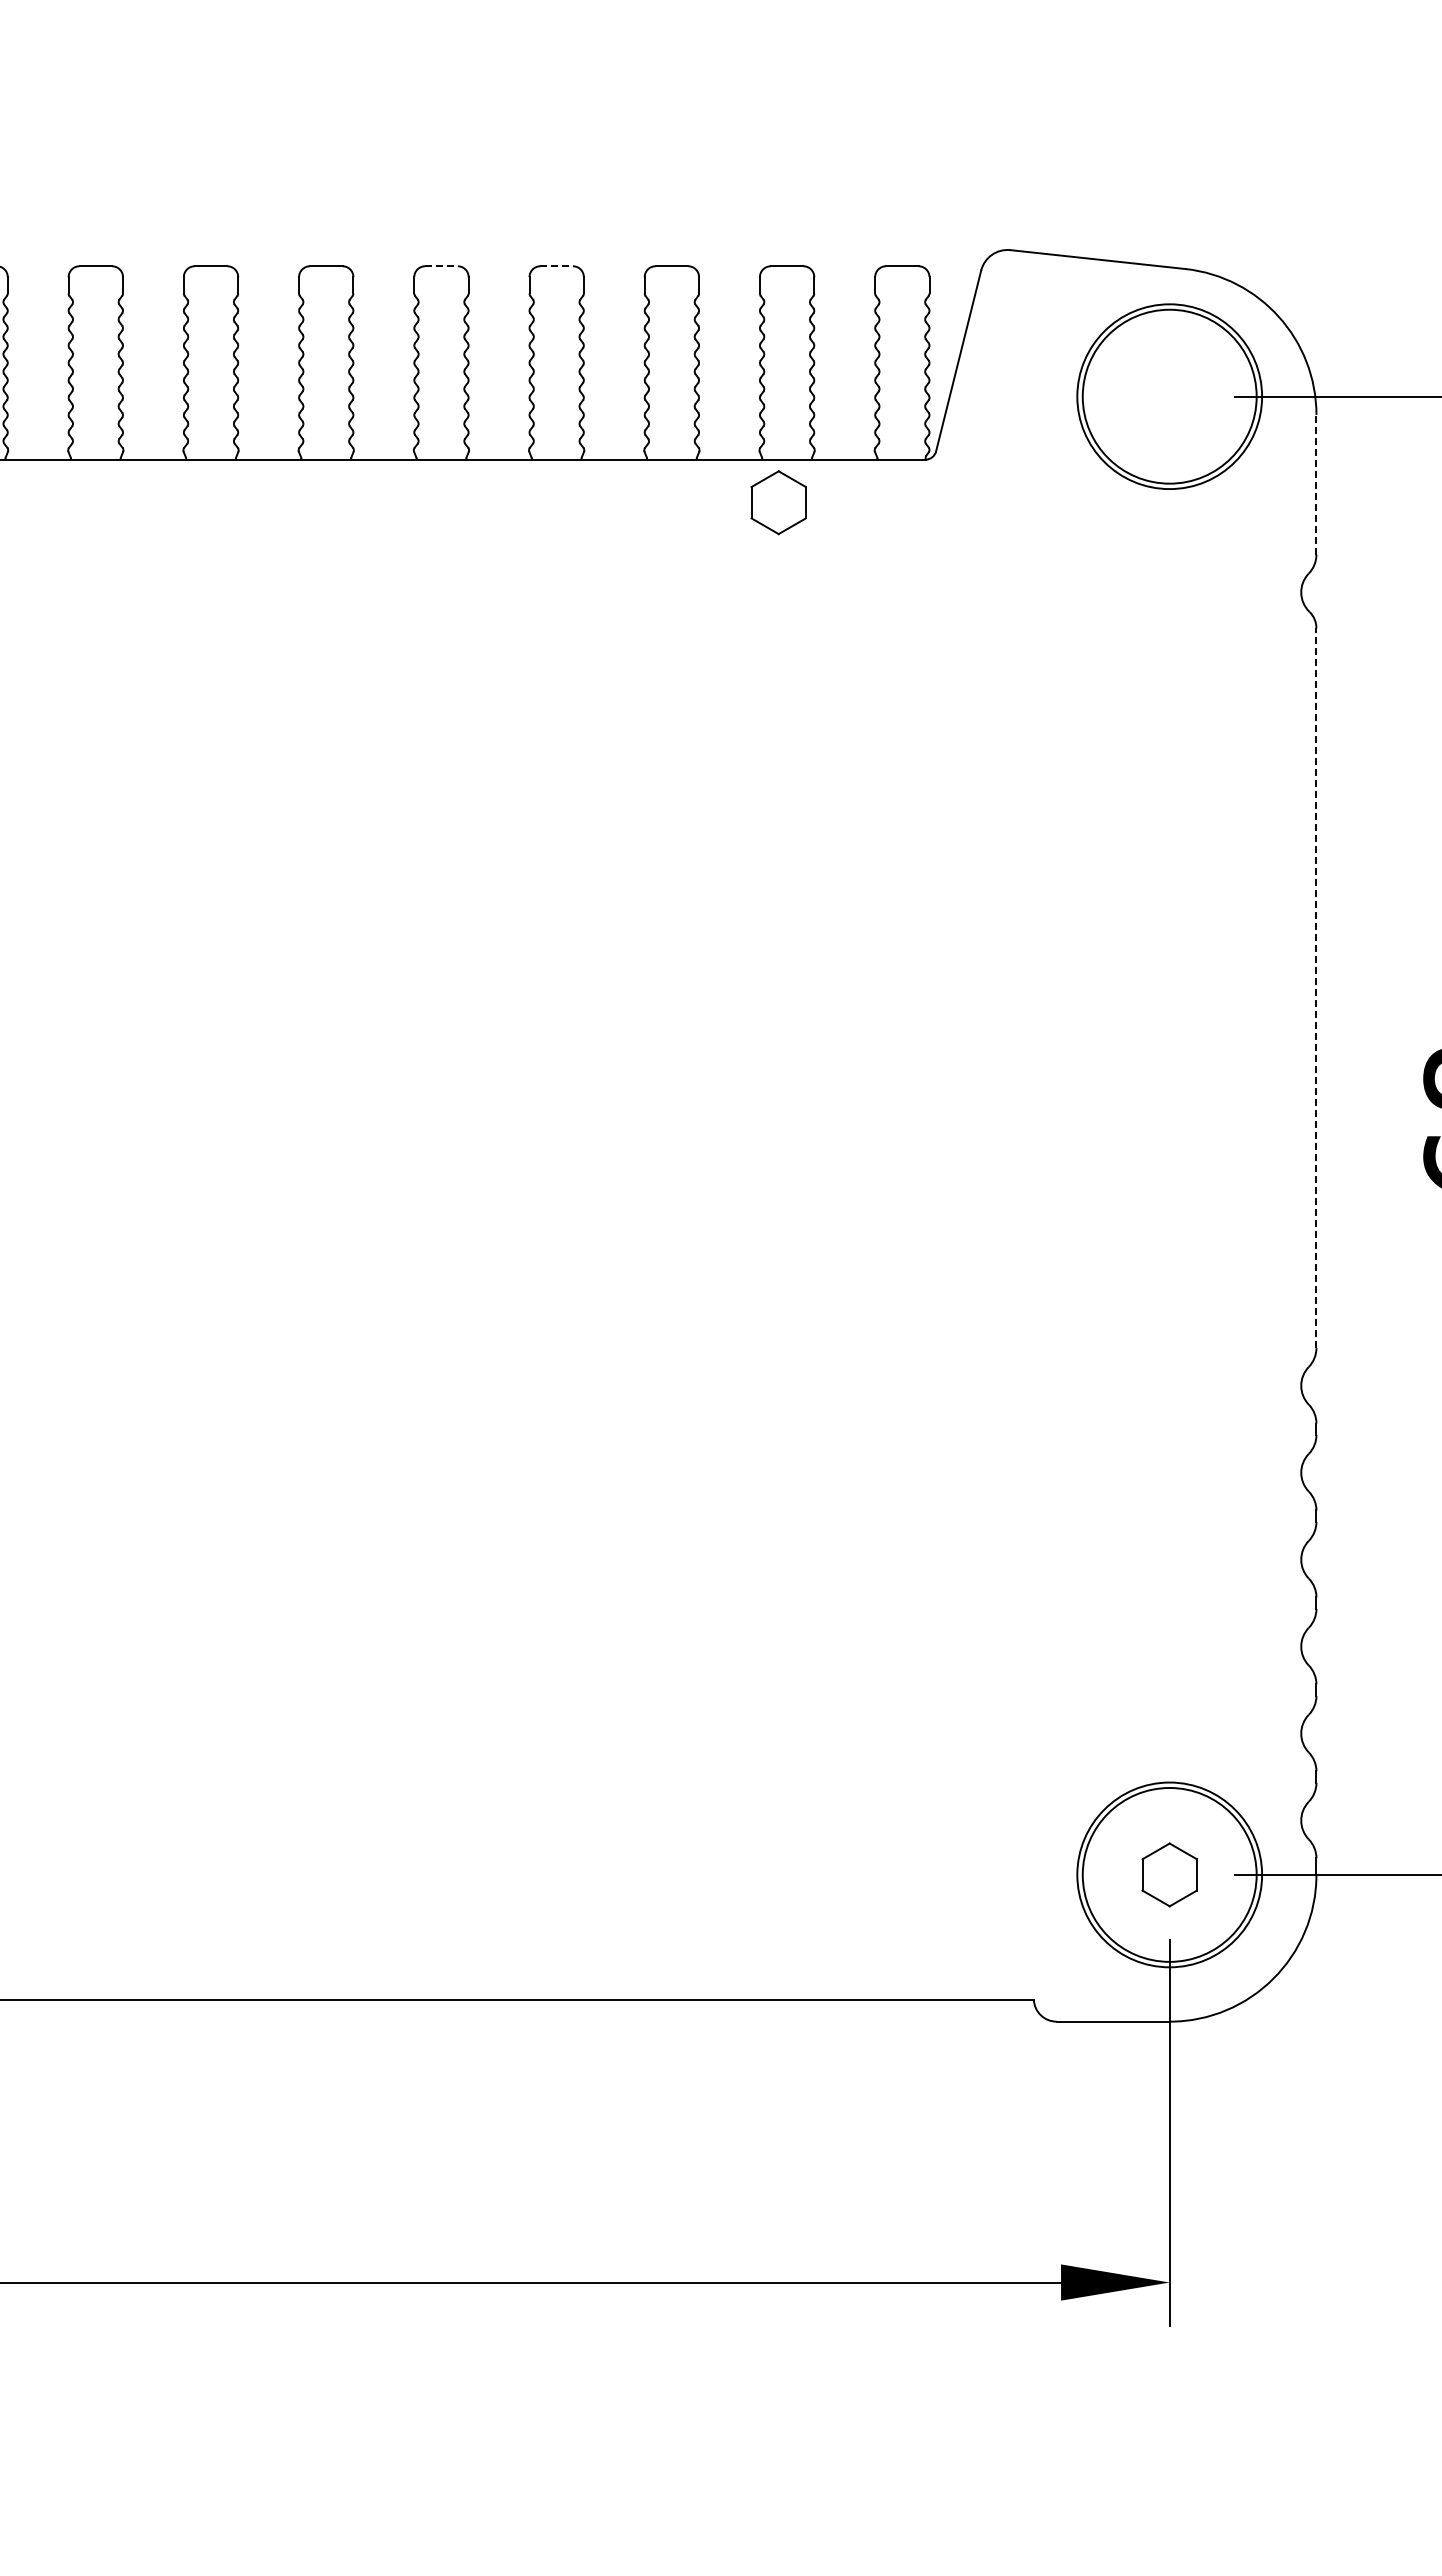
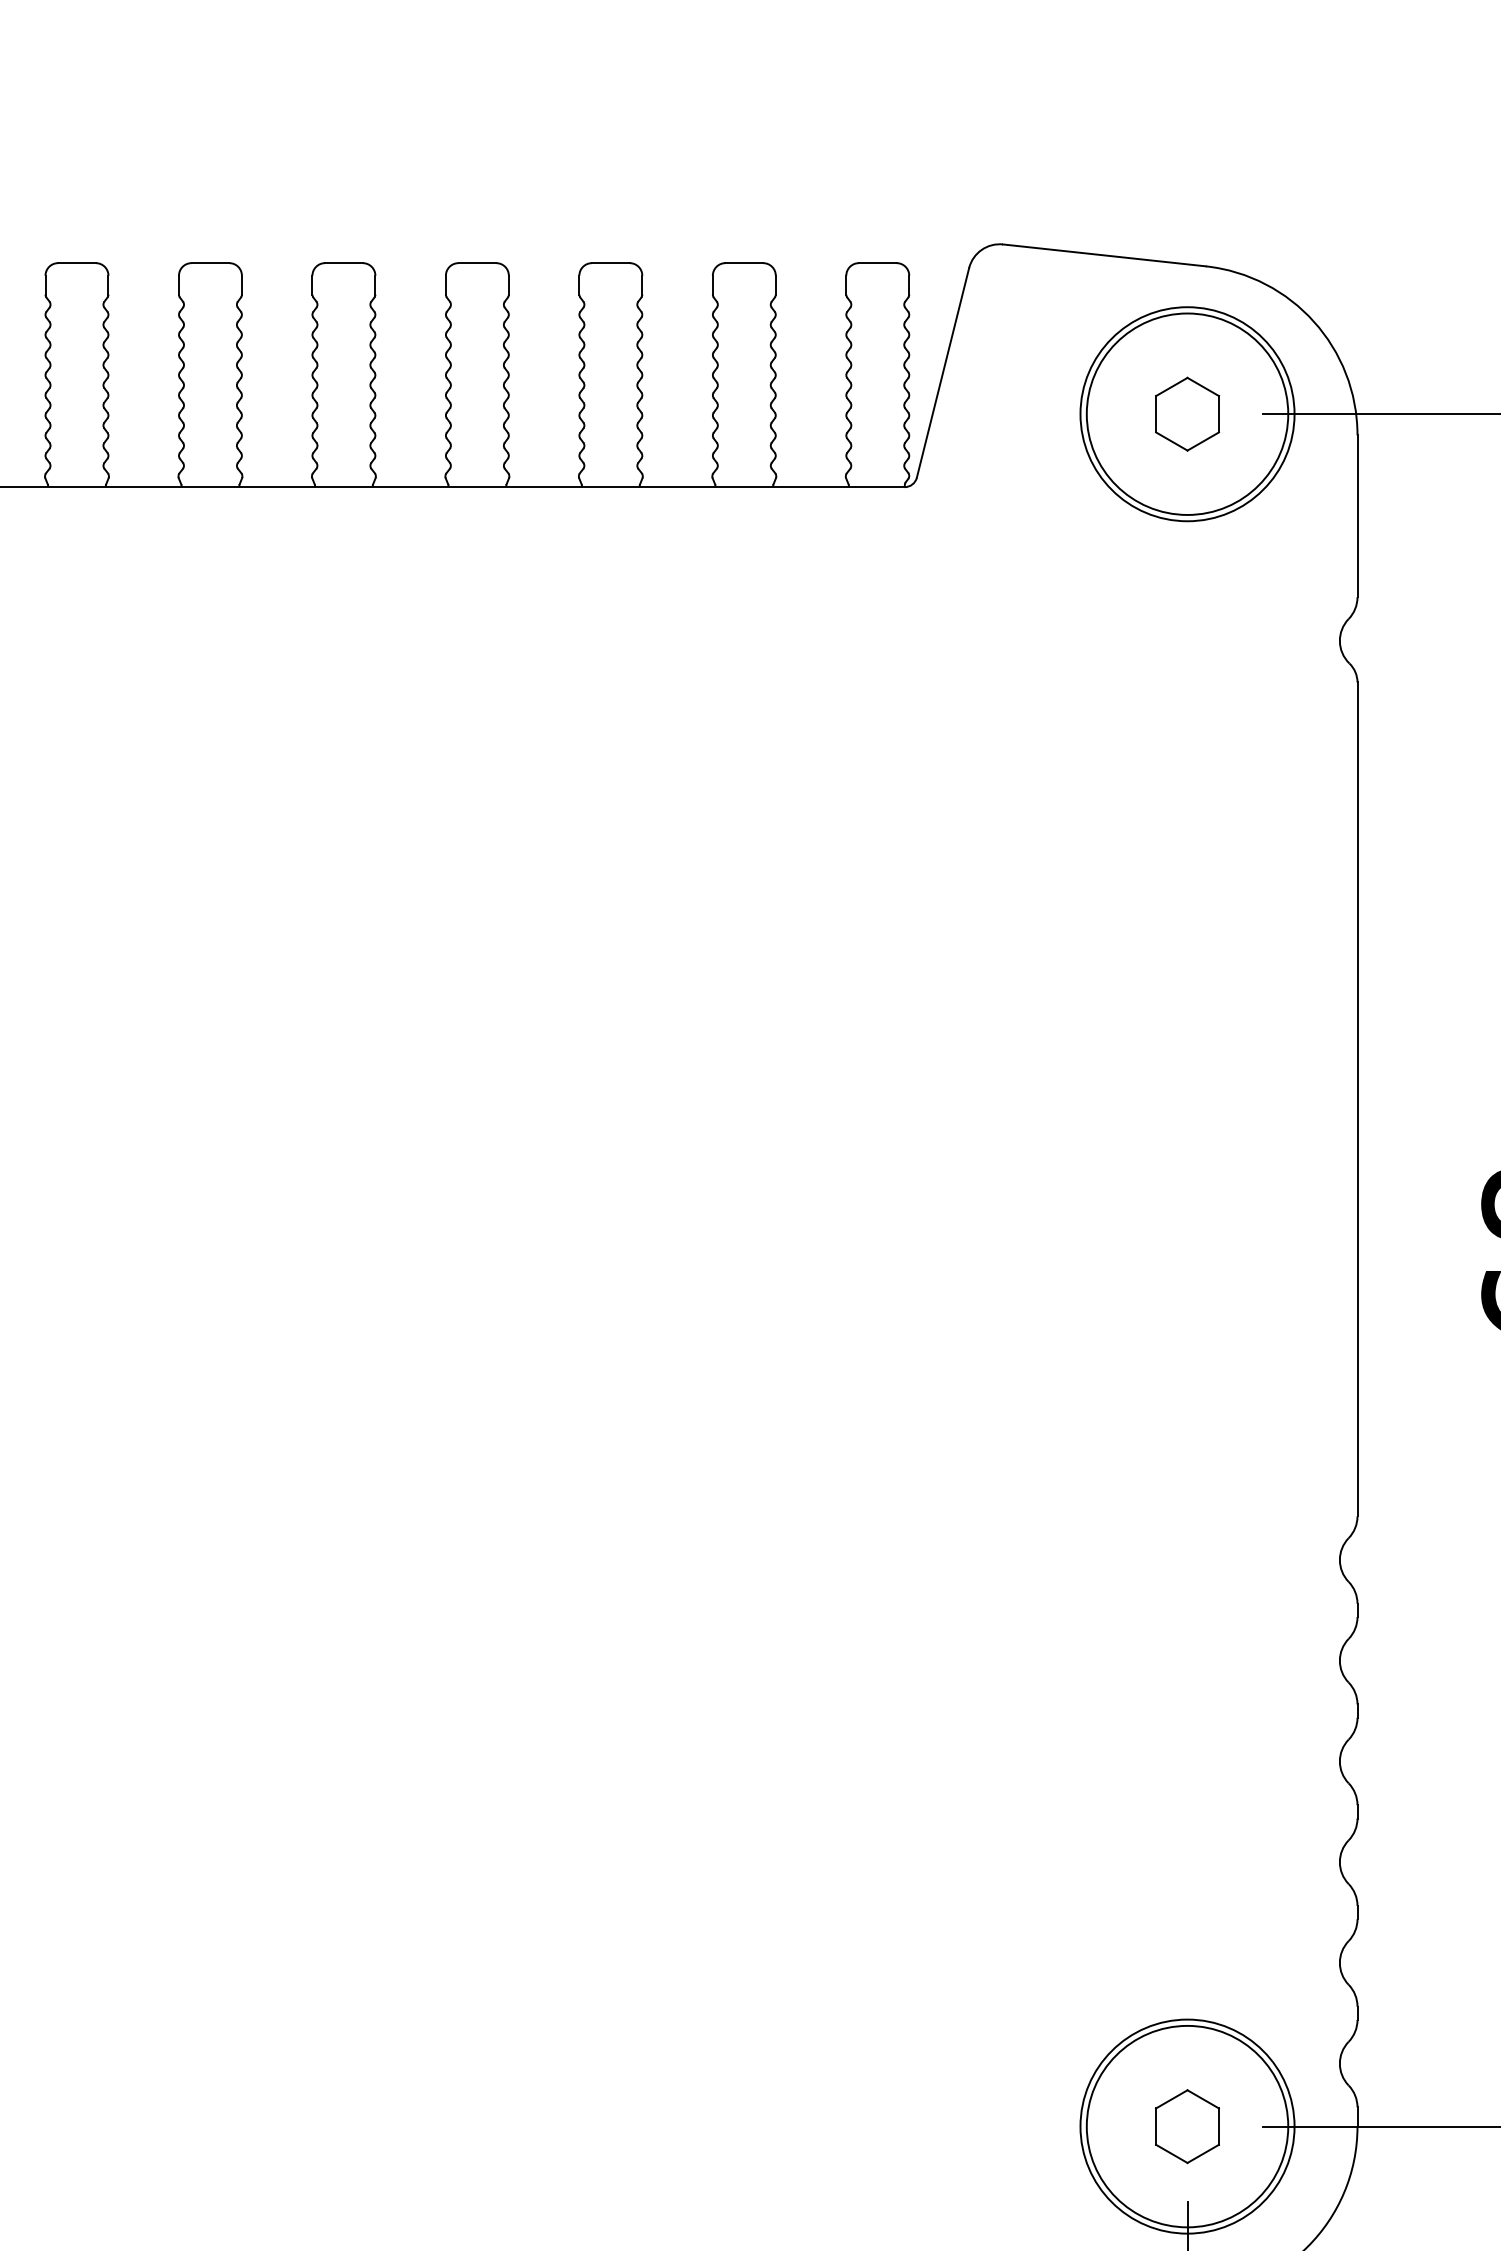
line: (441, 266) -> (343, 263), dashed -> solid
line: (557, 266) -> (478, 263), dashed -> solid
line: (1316, 484) -> (1357, 515), dashed -> solid
part: (778, 502) -> (1187, 413), moved
line: (1316, 988) -> (1357, 1099), dashed -> solid

